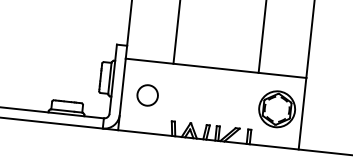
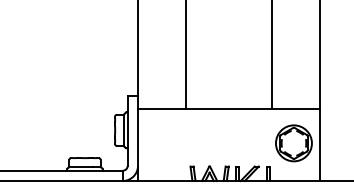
circle: (147, 95) -> (163, 143), removed

